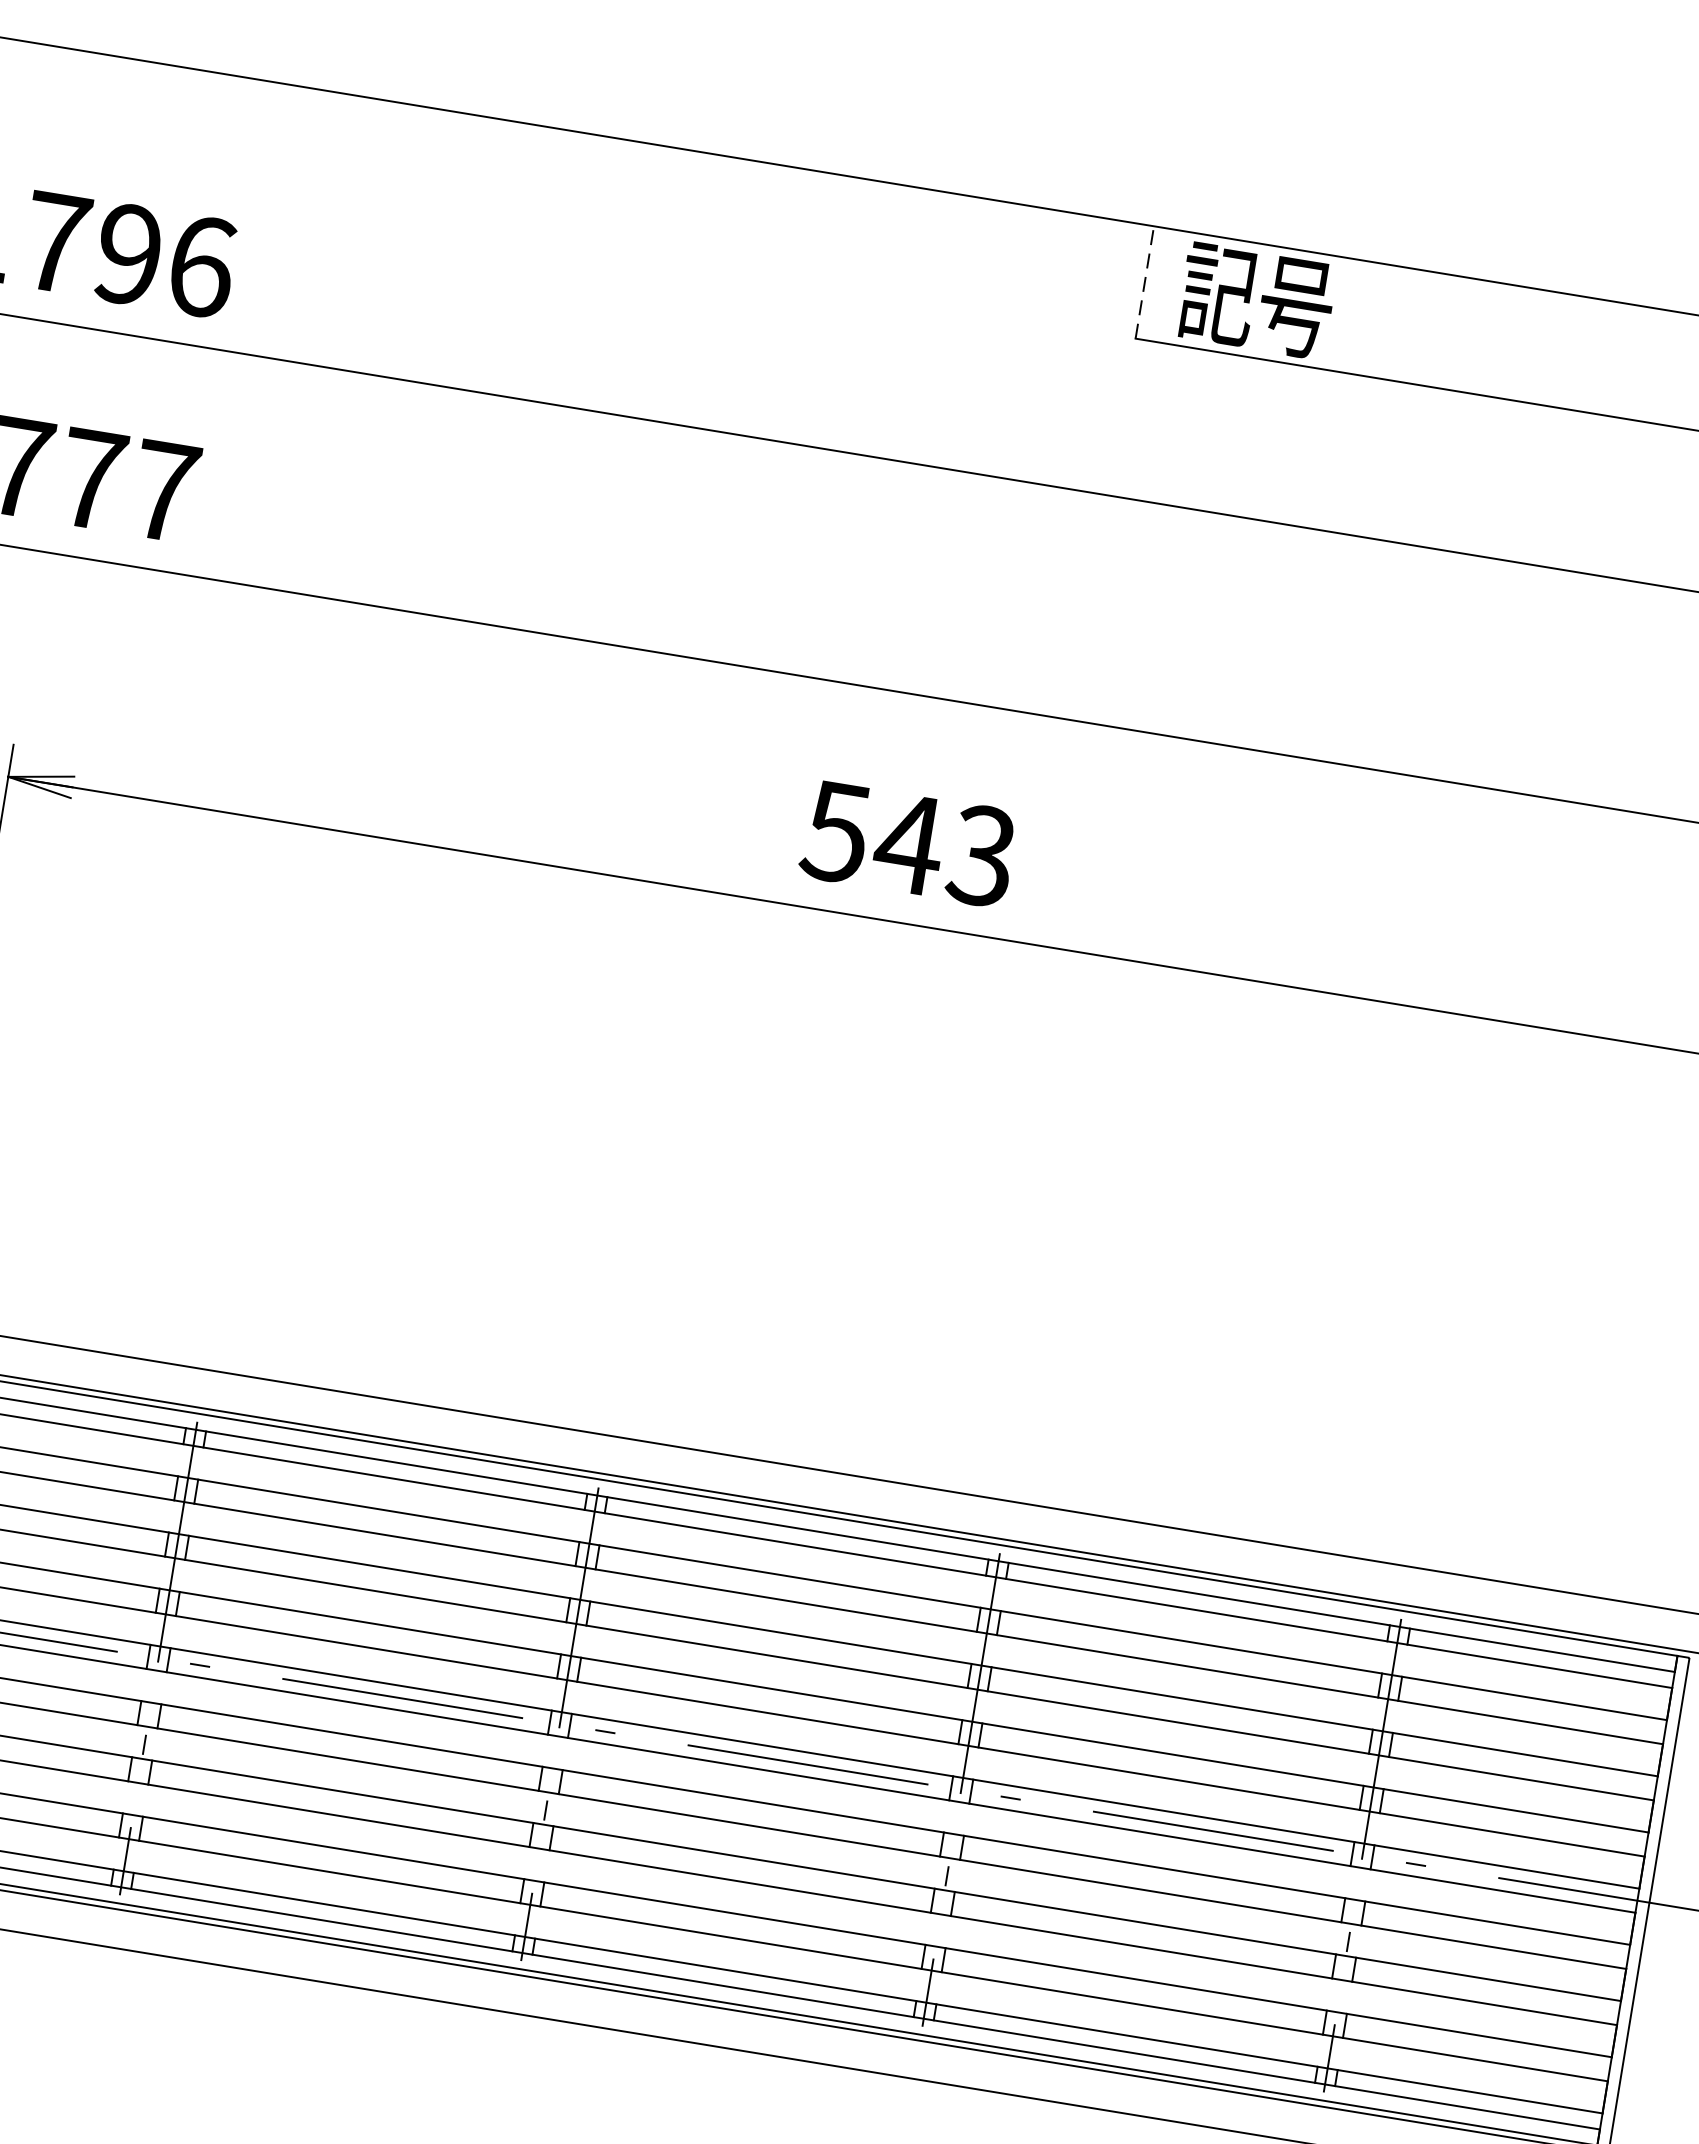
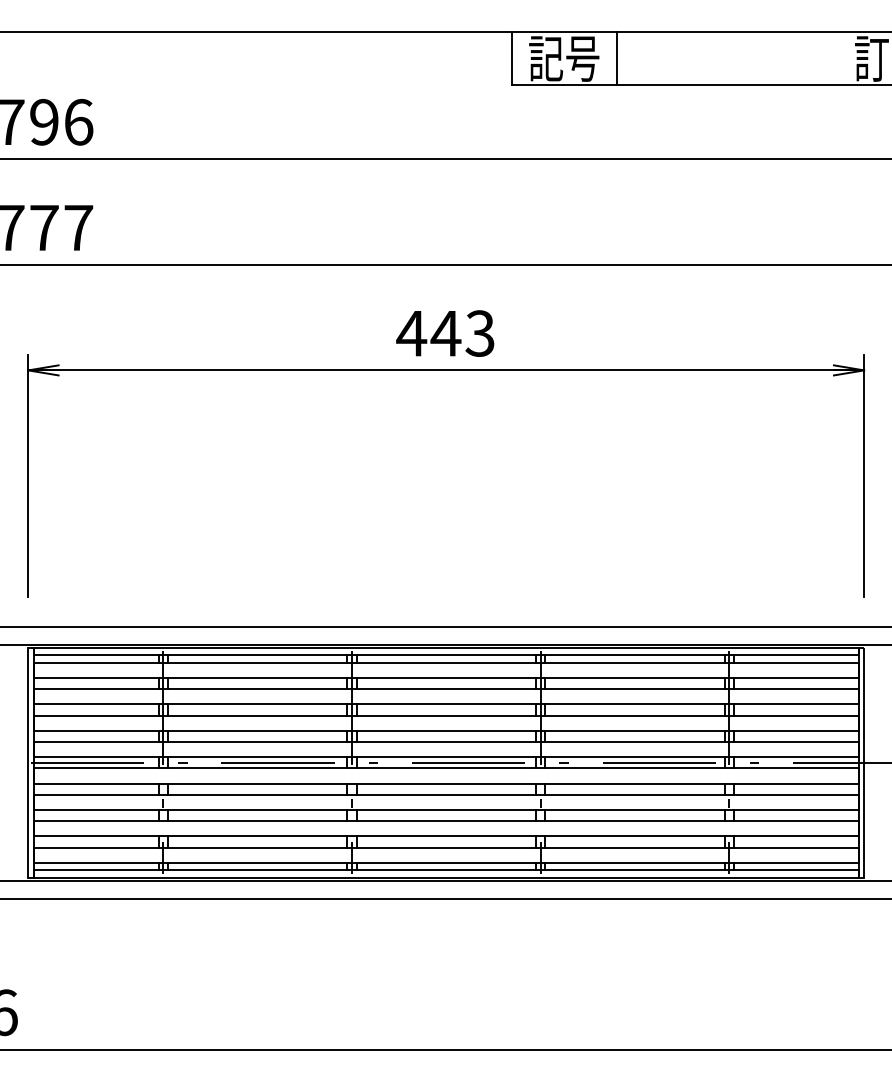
line: (1144, 281) -> (511, 58), dashed -> solid
line: (1370, 318) -> (617, 58), added
text: (836, 831) -> (411, 333), 543 -> 443

